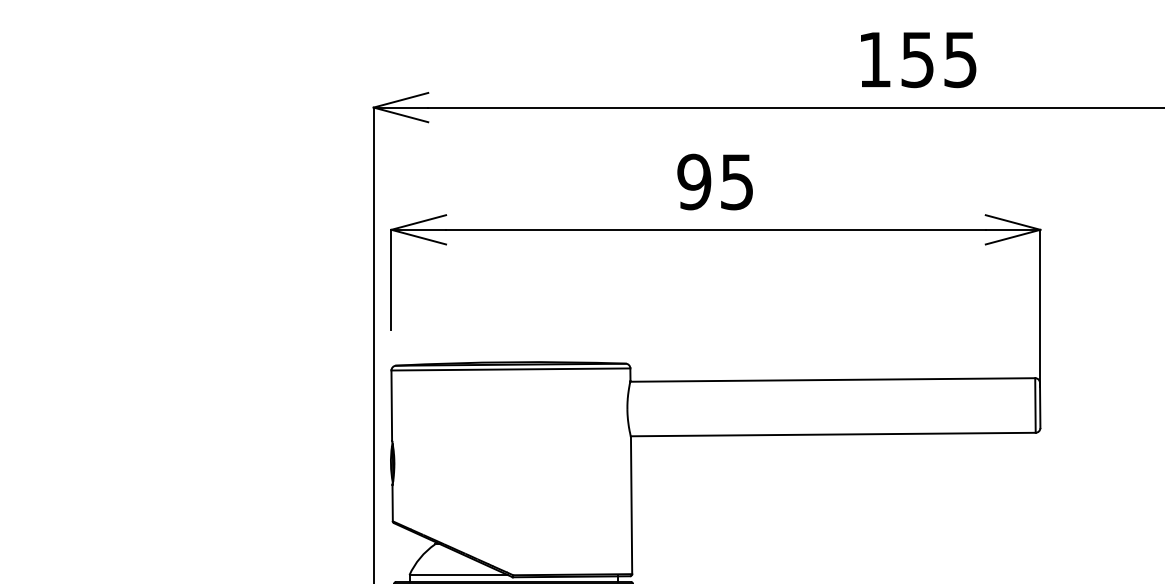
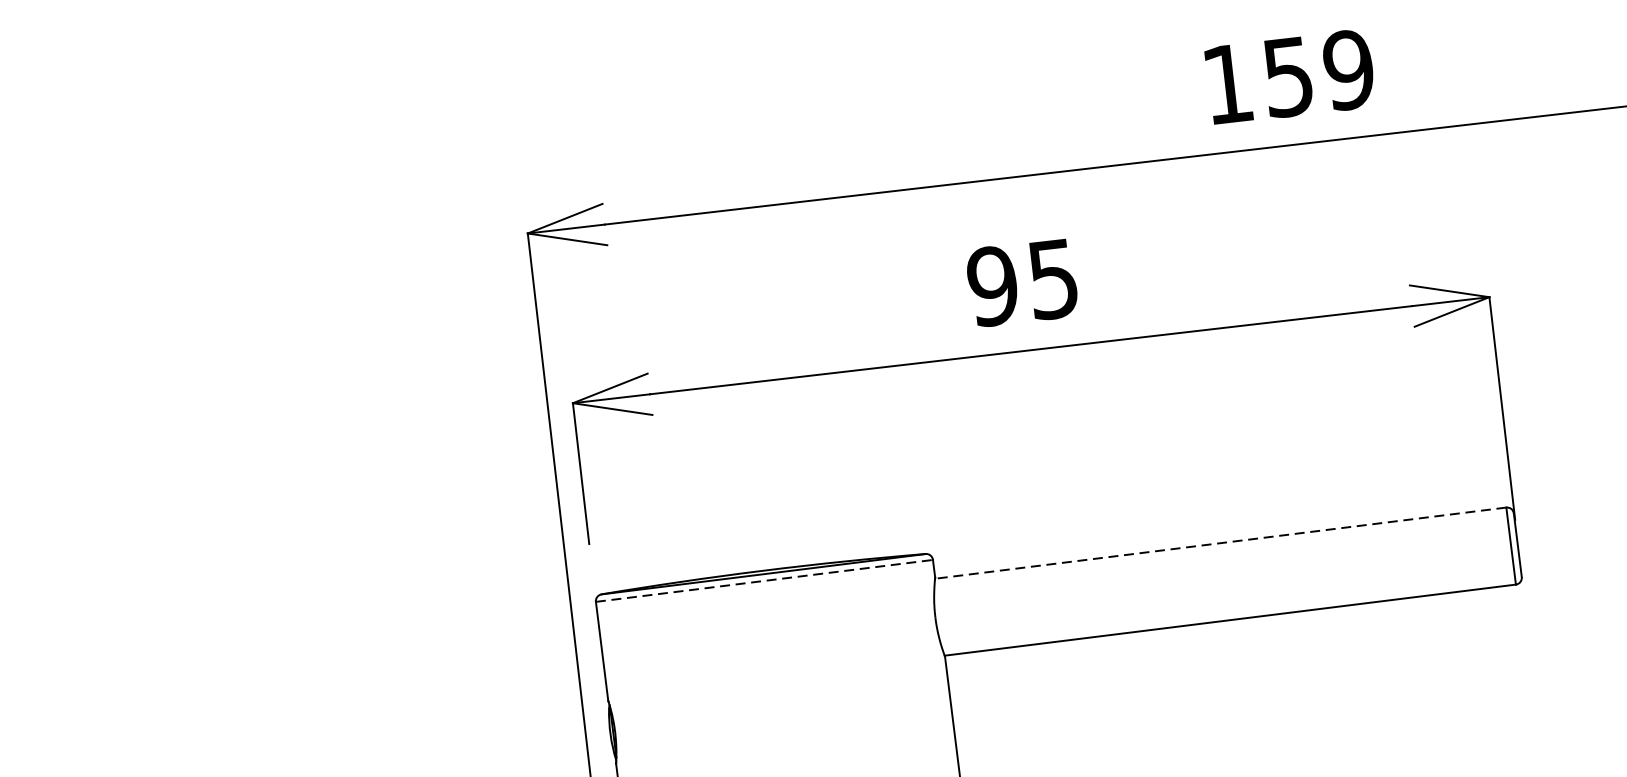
text: (960, 59) -> (1348, 69), 155 -> 159
line: (511, 369) -> (765, 580), solid -> dashed
line: (832, 379) -> (1220, 542), solid -> dashed

